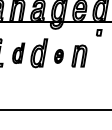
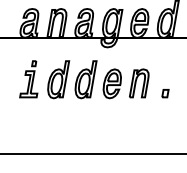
part: (99, 32) -> (165, 93), moved
part: (18, 53) -> (58, 79), size x1.43
part: (58, 56) -> (111, 83), size x1.67

